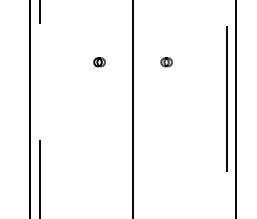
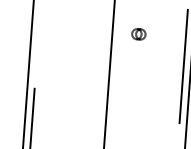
part: (99, 62) -> (86, 30), removed
part: (166, 62) -> (138, 34), size x1.6

